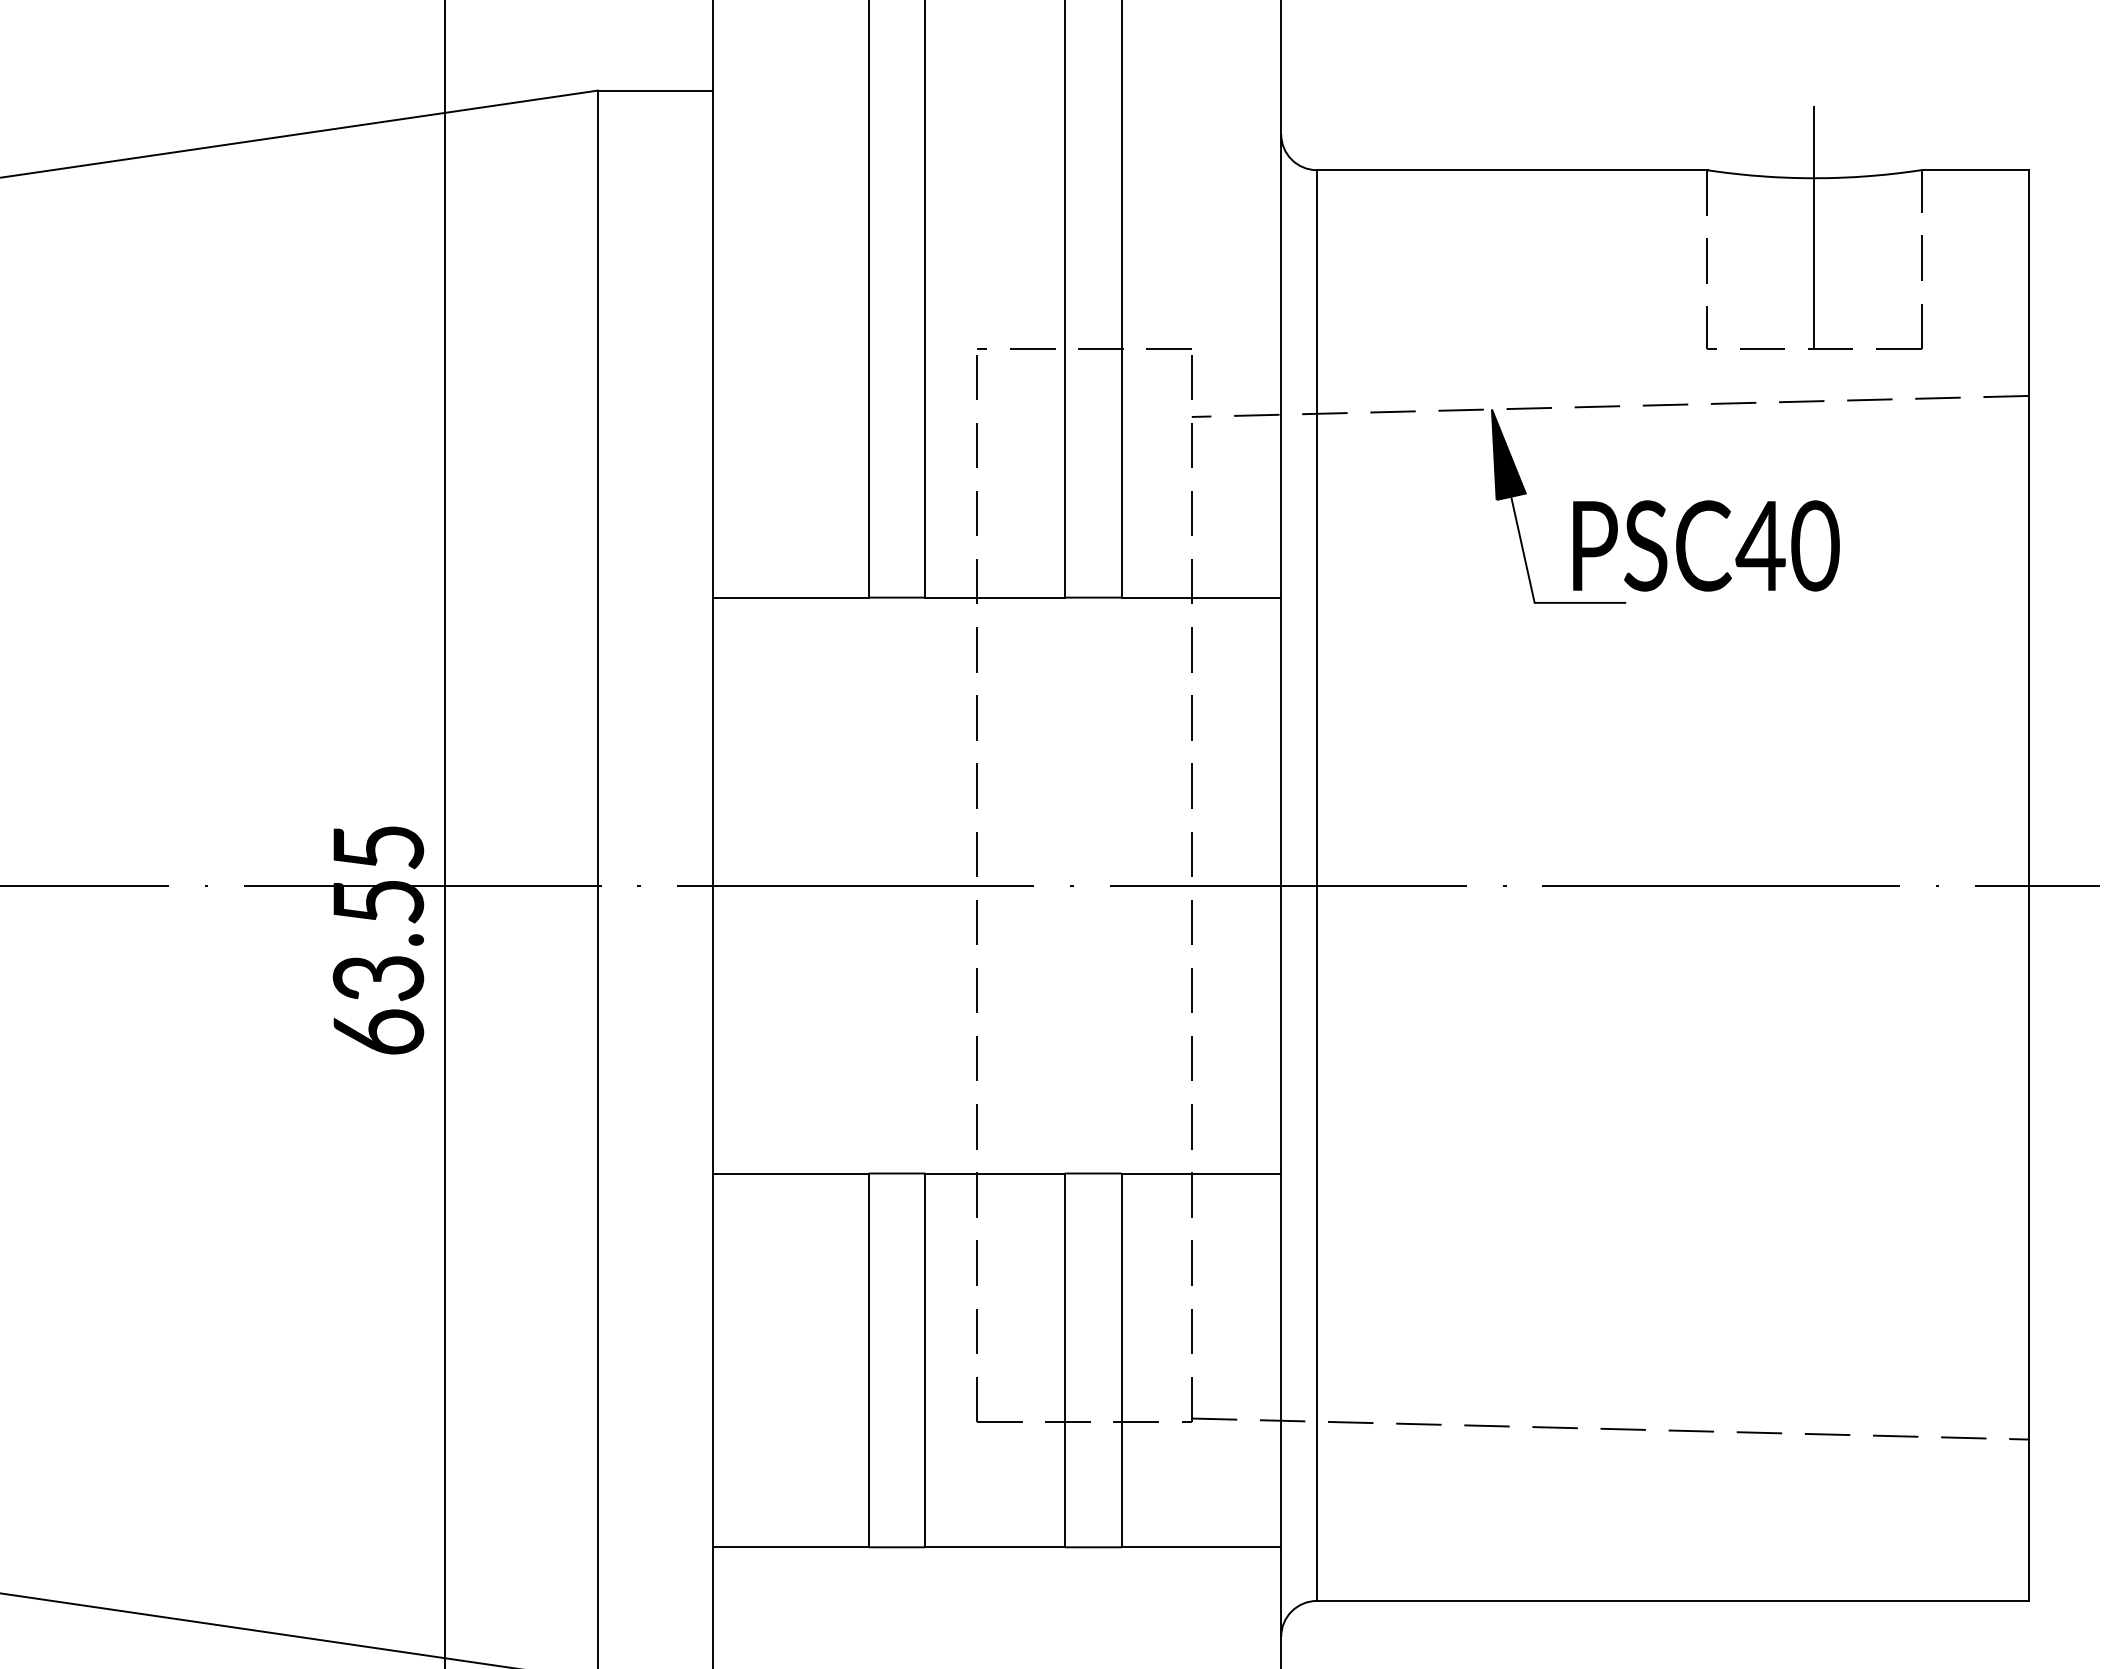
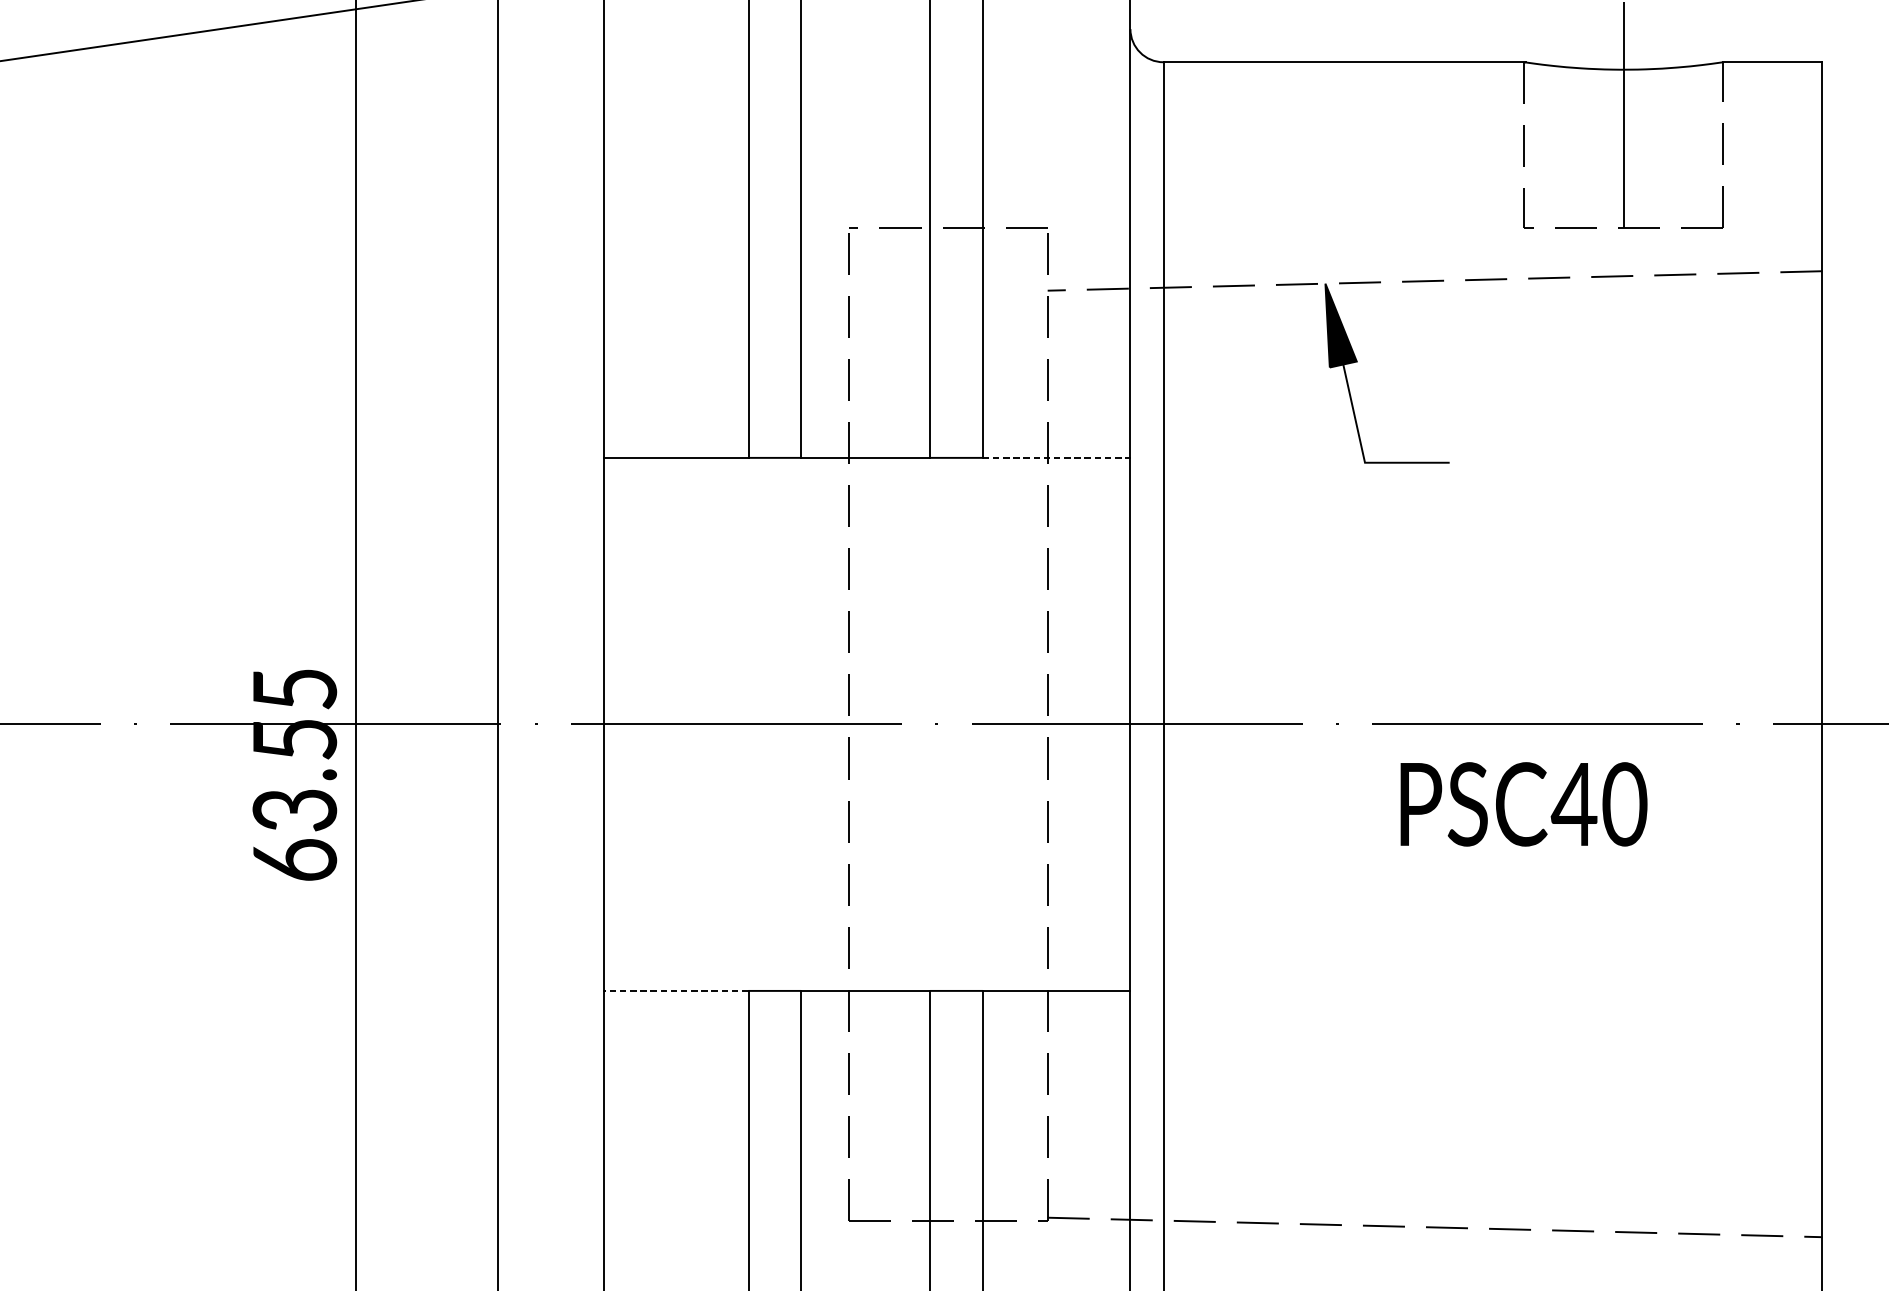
text: (1706, 545) -> (1524, 803), moved
line: (1201, 597) -> (1056, 457), solid -> dashed
line: (790, 1173) -> (676, 990), solid -> dashed

